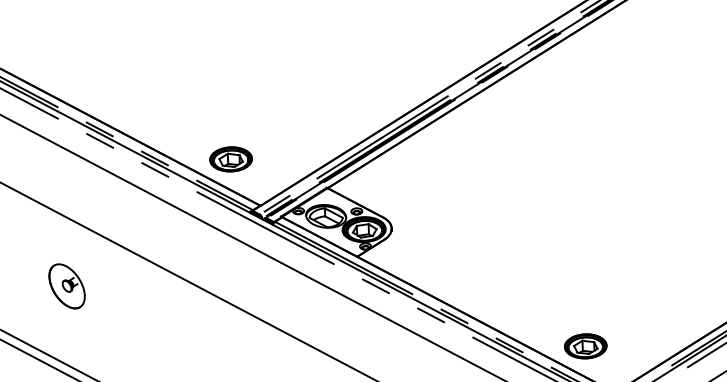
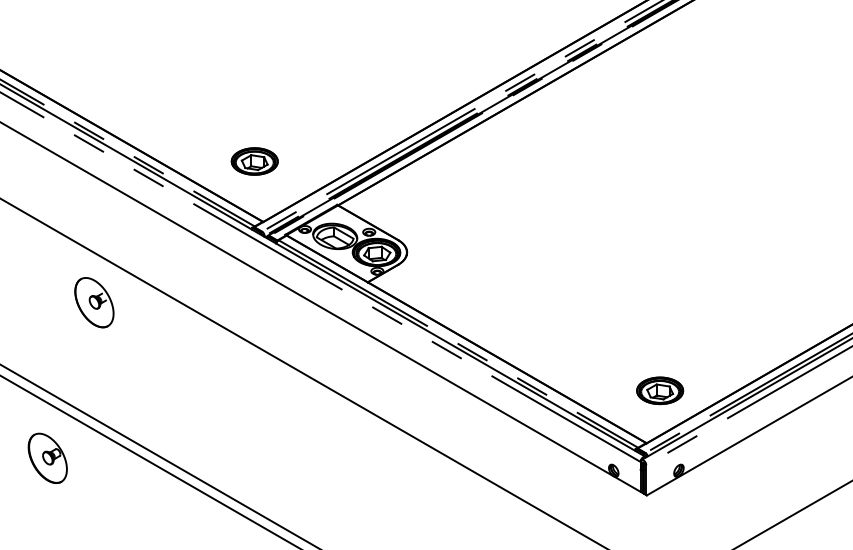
part: (230, 159) -> (254, 161), moved
part: (67, 286) -> (94, 302), moved
part: (586, 346) -> (660, 390), moved

